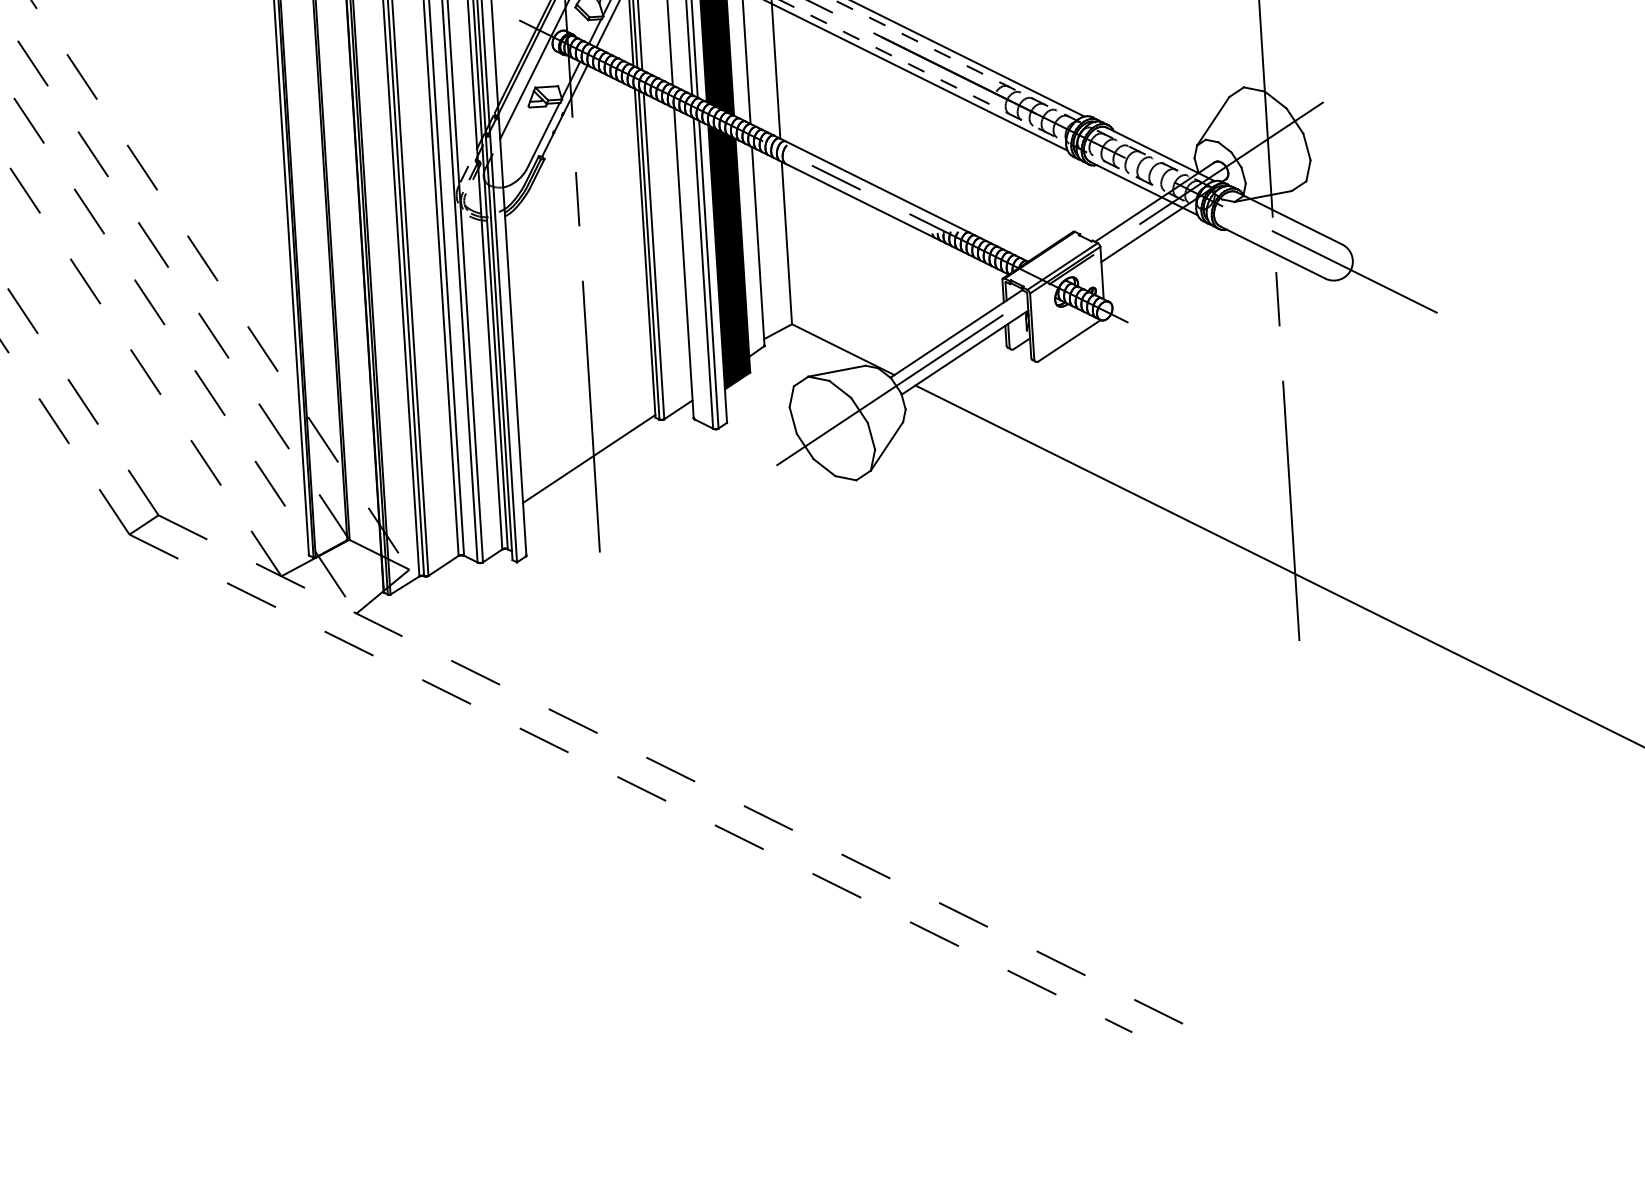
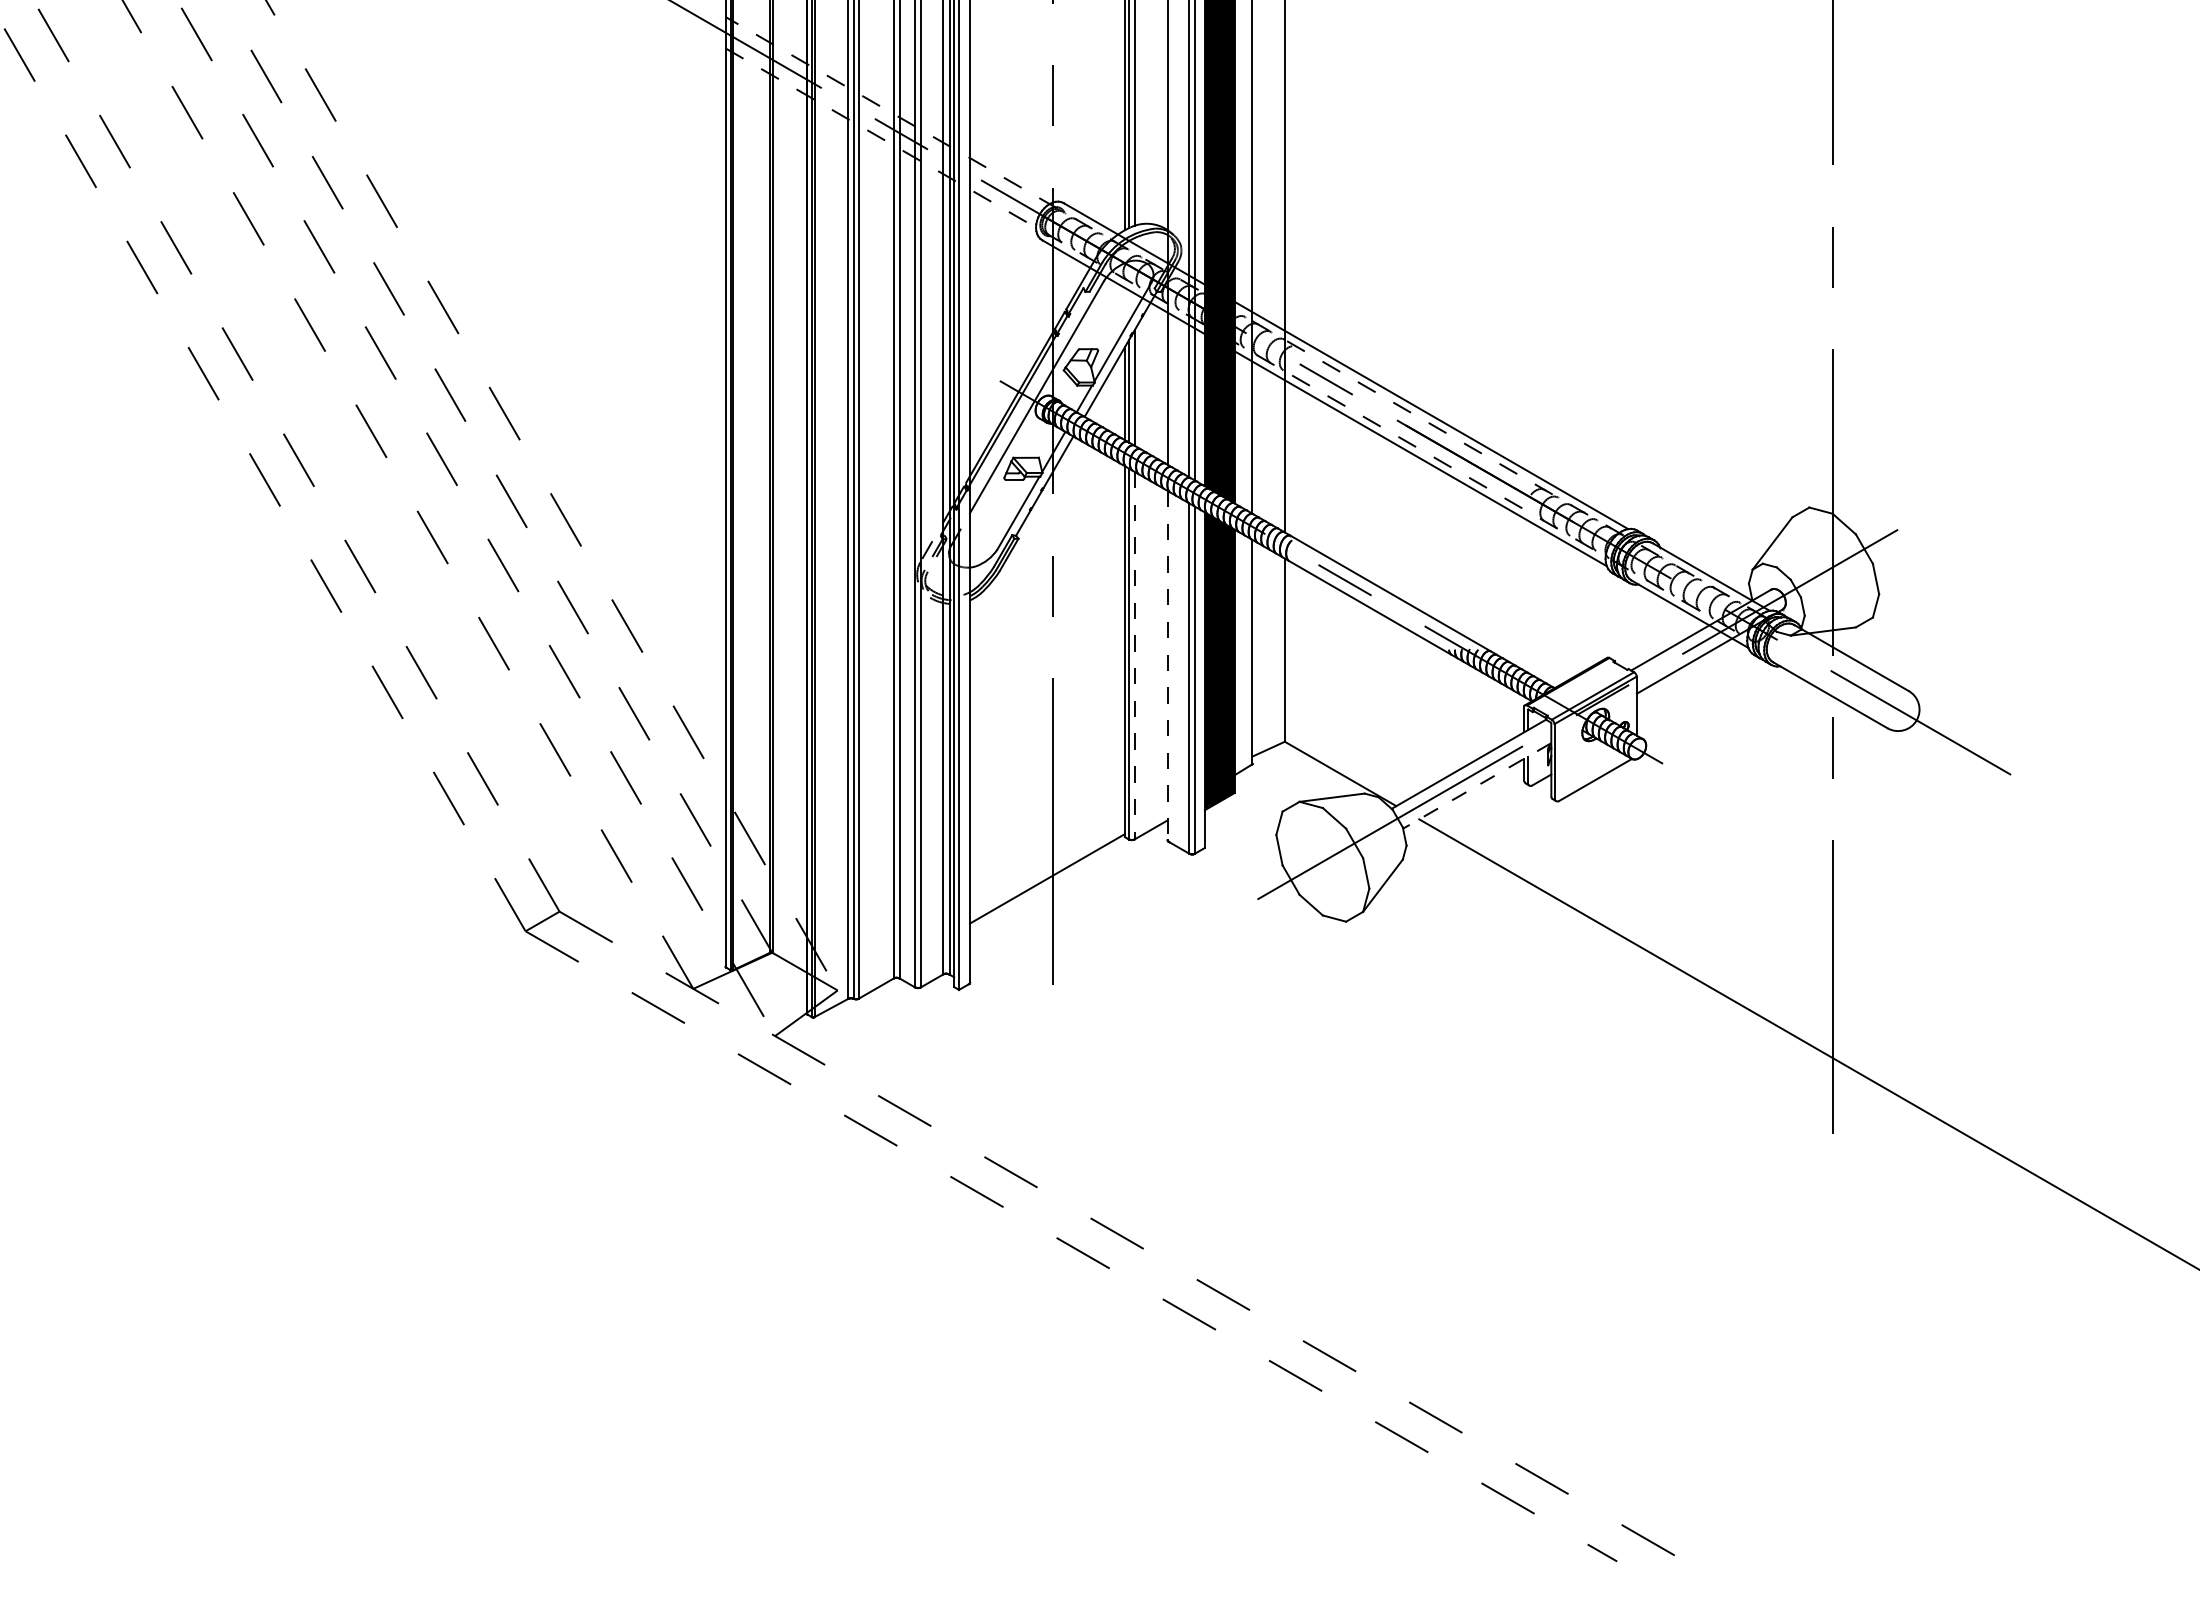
line: (653, 256) -> (1134, 655), solid -> dashed
line: (683, 263) -> (1167, 665), solid -> dashed
line: (965, 352) -> (1477, 785), solid -> dashed

